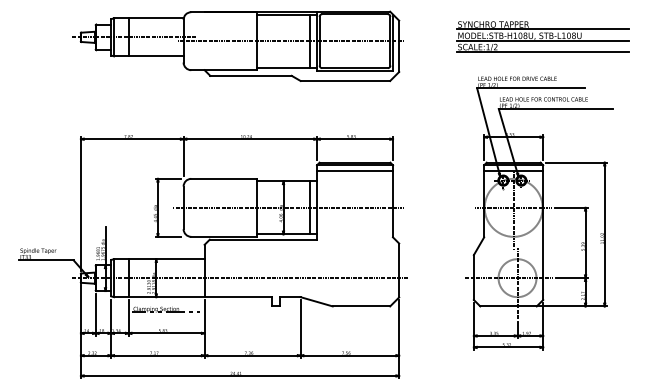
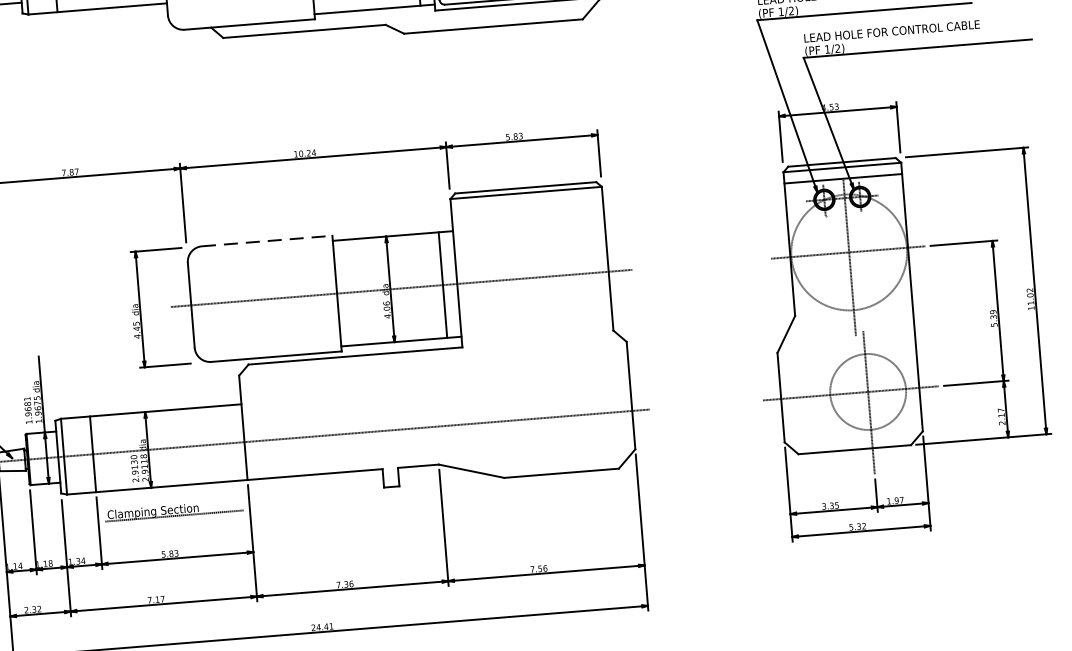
line: (355, 170) -> (527, 203), removed
line: (224, 178) -> (268, 240), solid -> dashed

